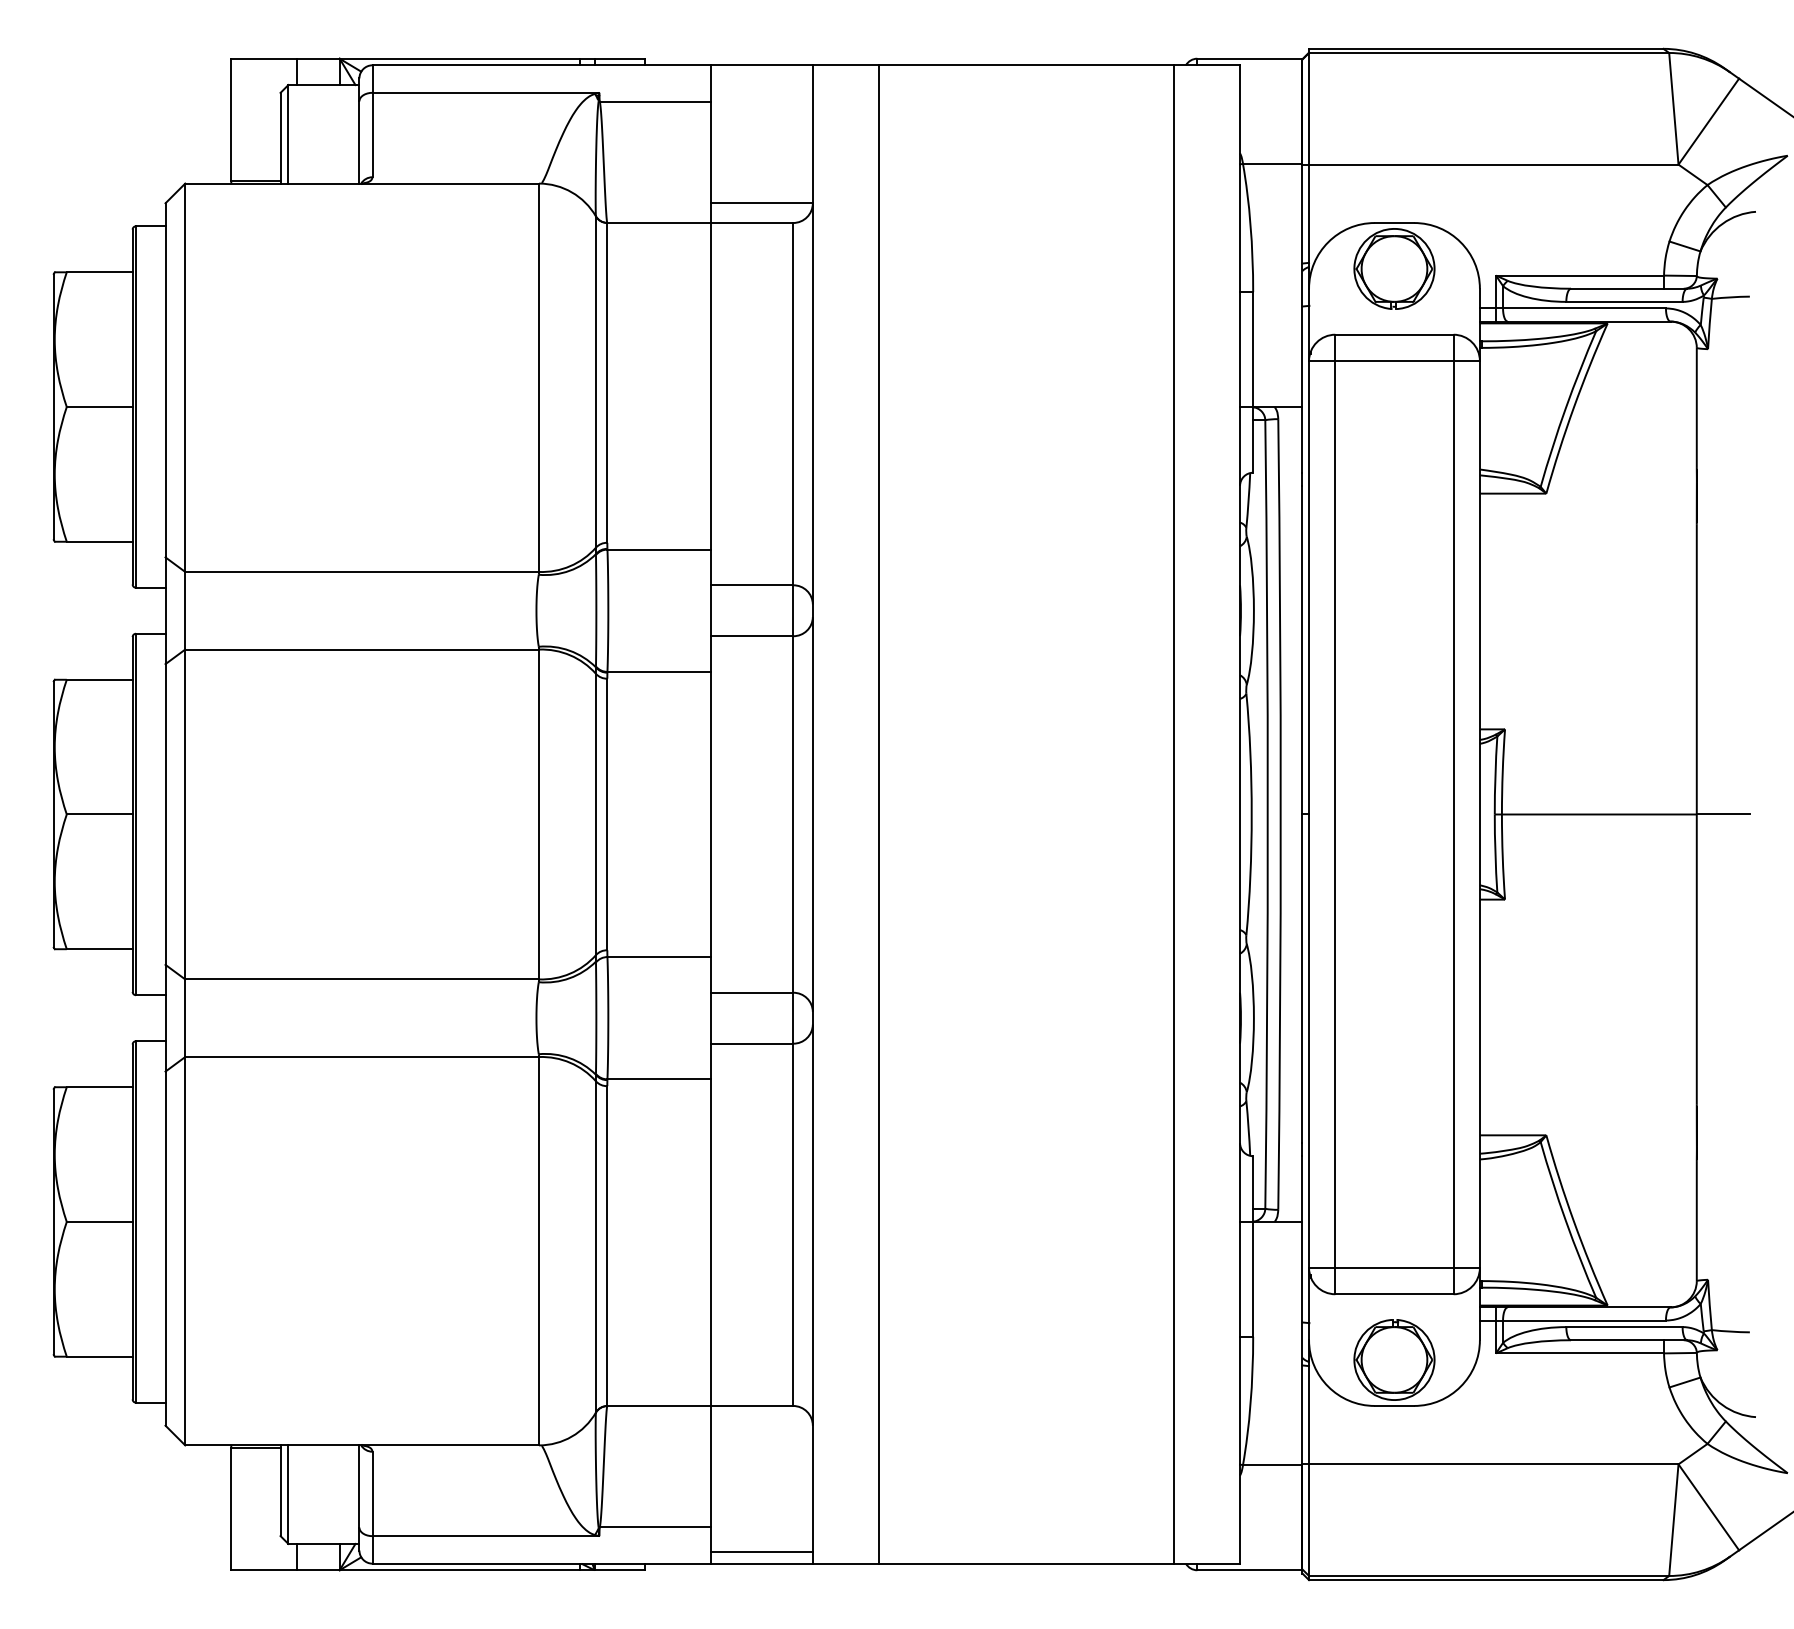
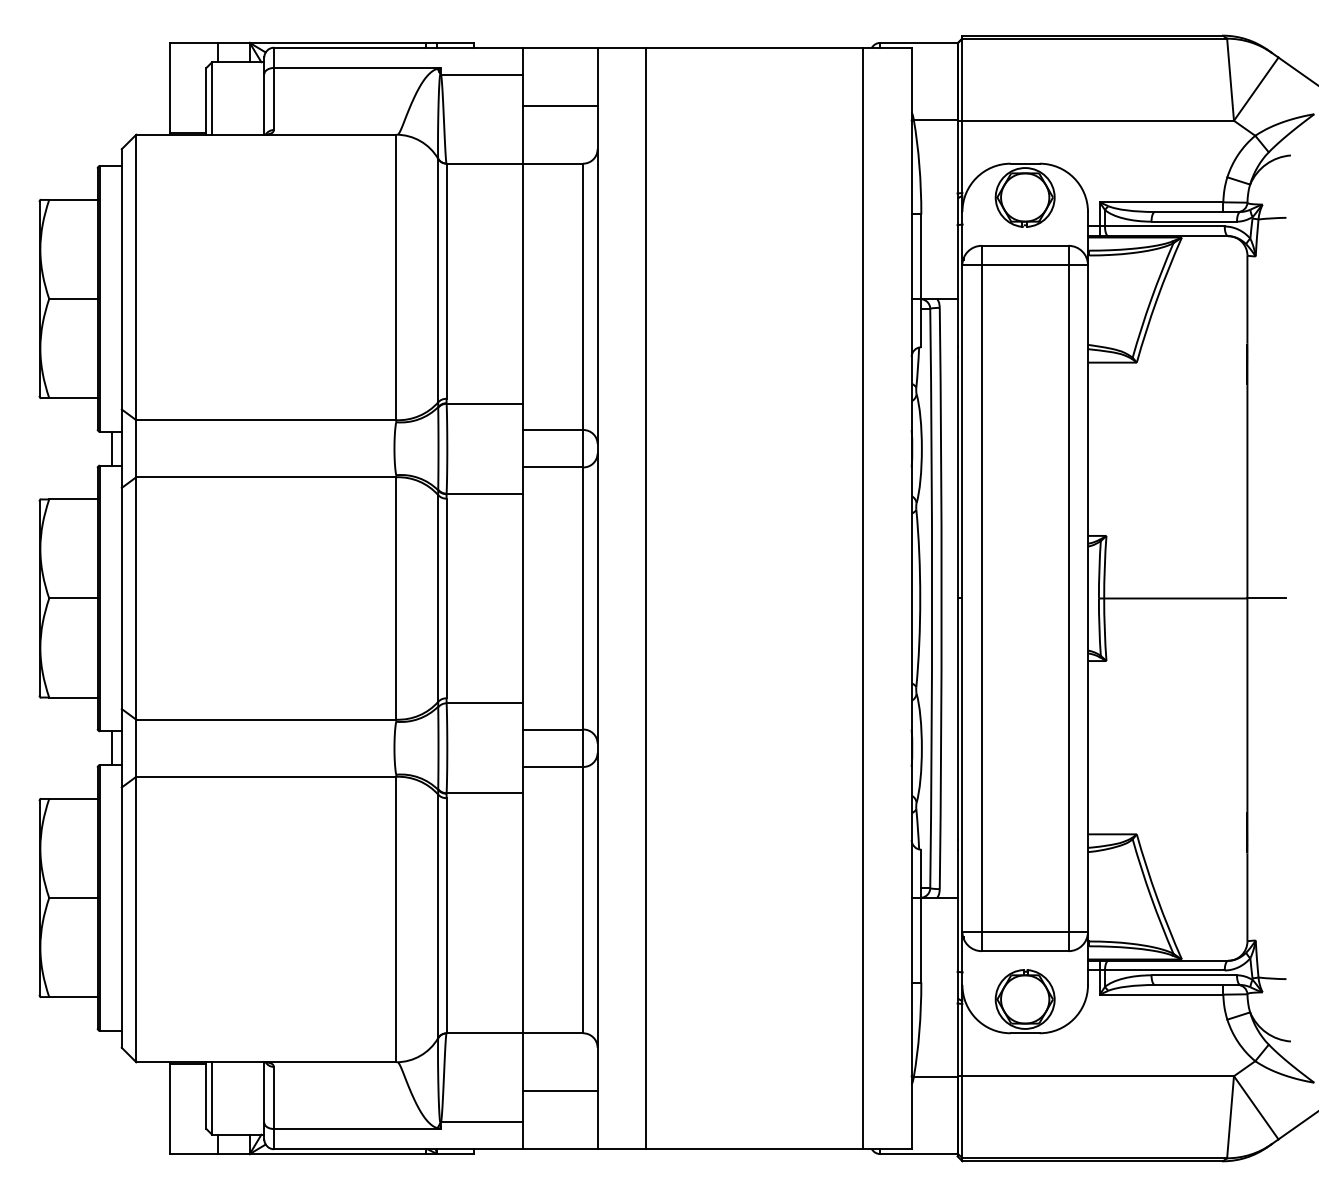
line: (761, 203) -> (559, 105), moved
line: (152, 610) -> (112, 448), added
line: (152, 1018) -> (112, 748), added
line: (761, 1551) -> (559, 1091), moved

